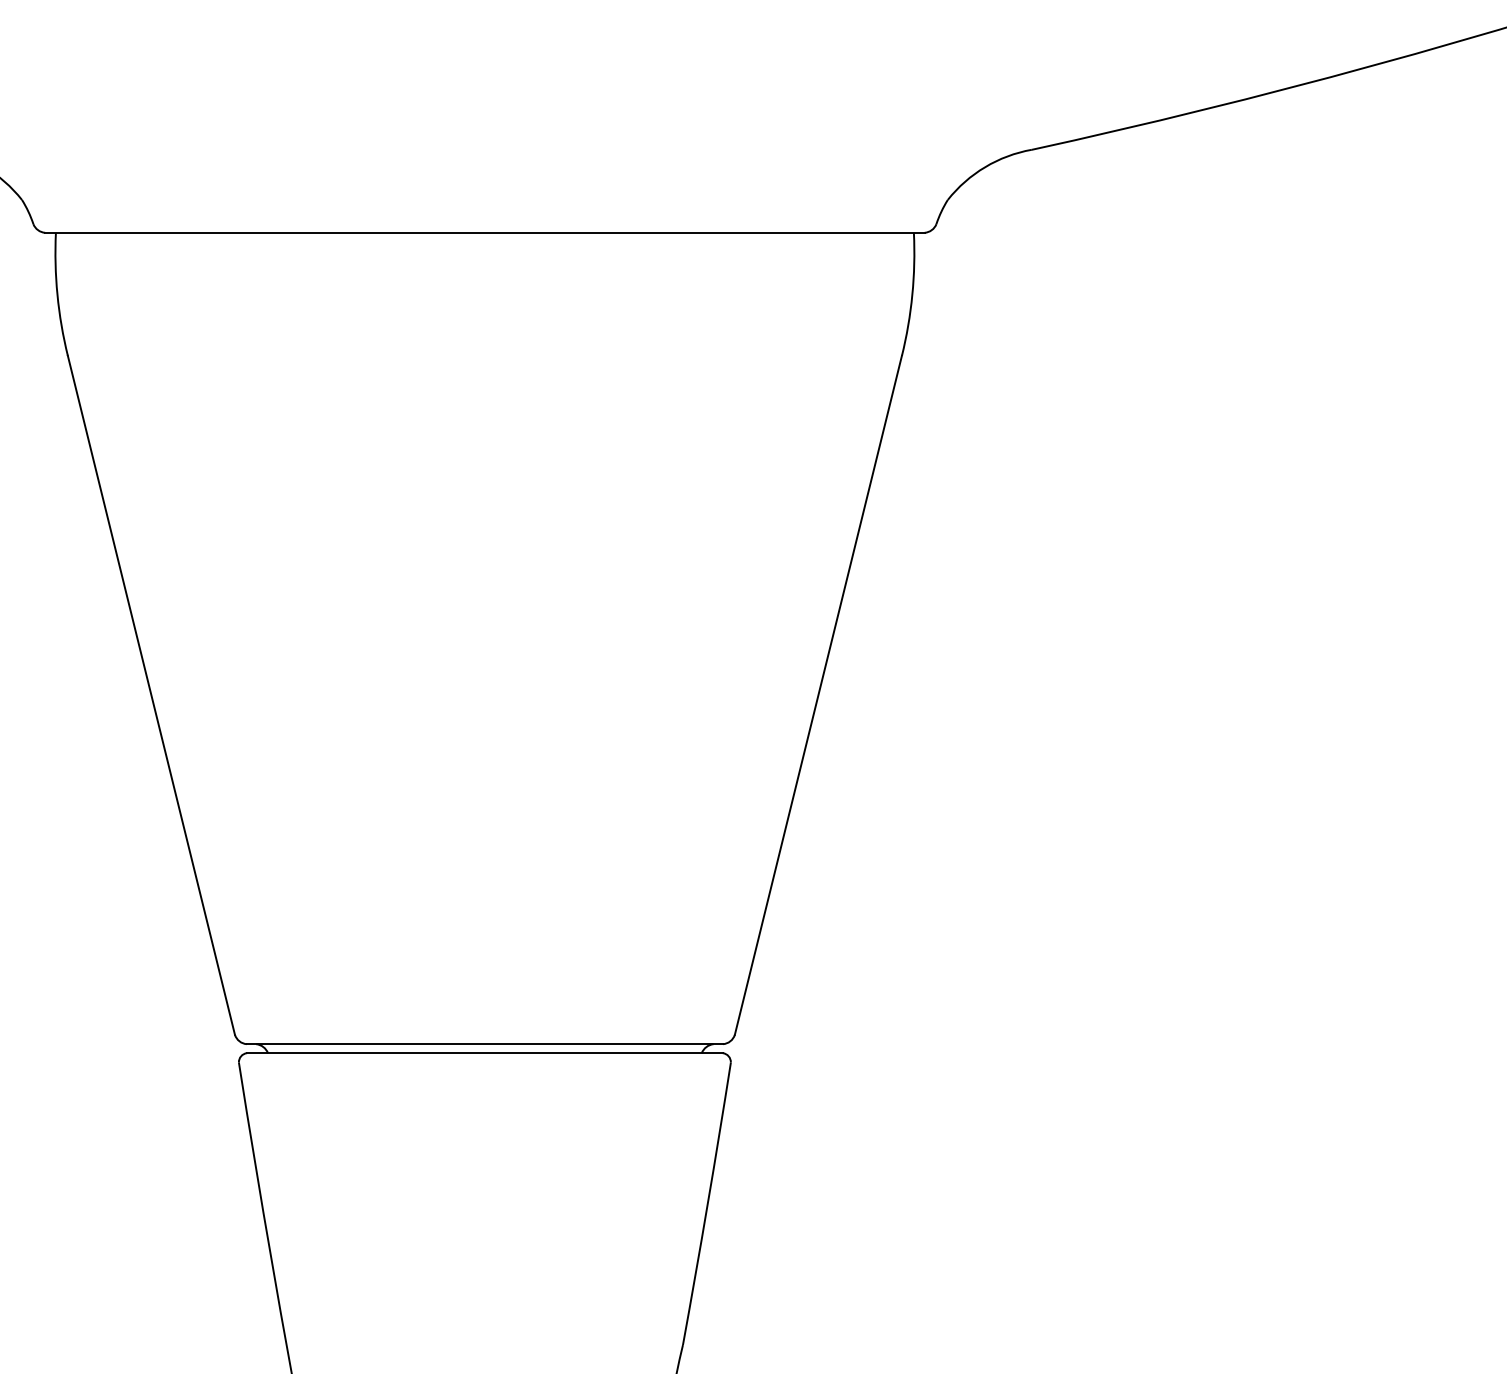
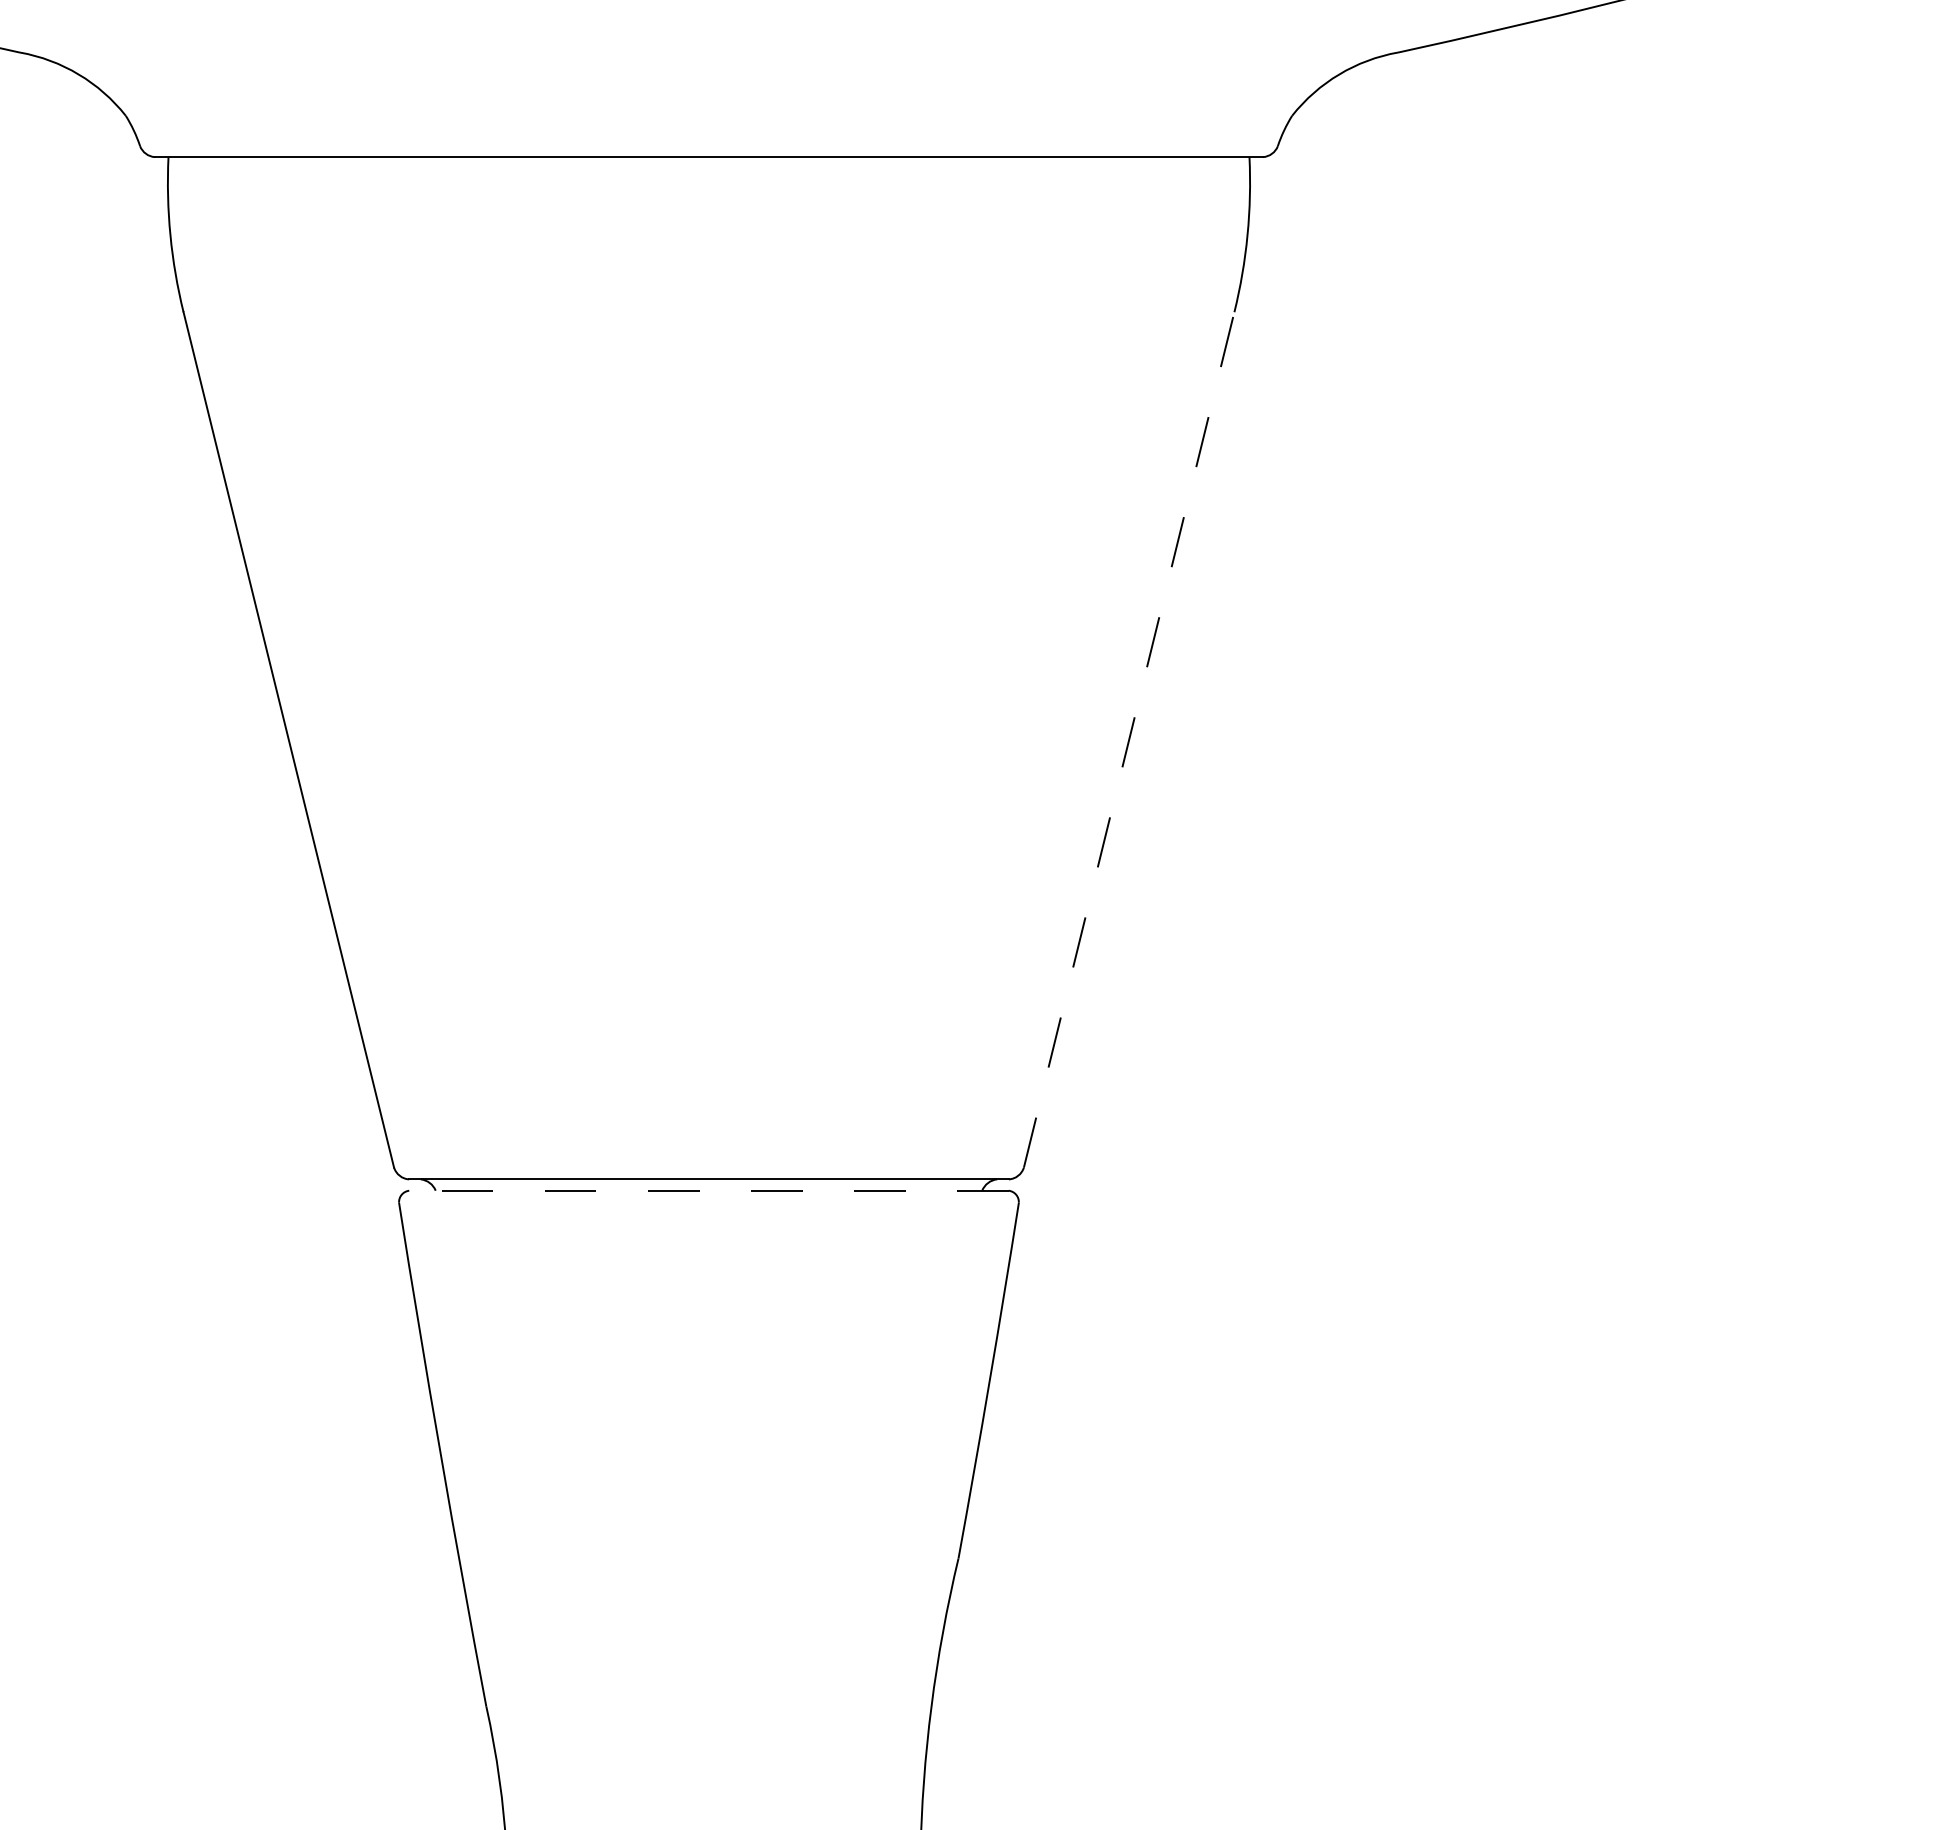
line: (818, 695) -> (1129, 739), solid -> dashed
line: (485, 1052) -> (709, 1190), solid -> dashed

